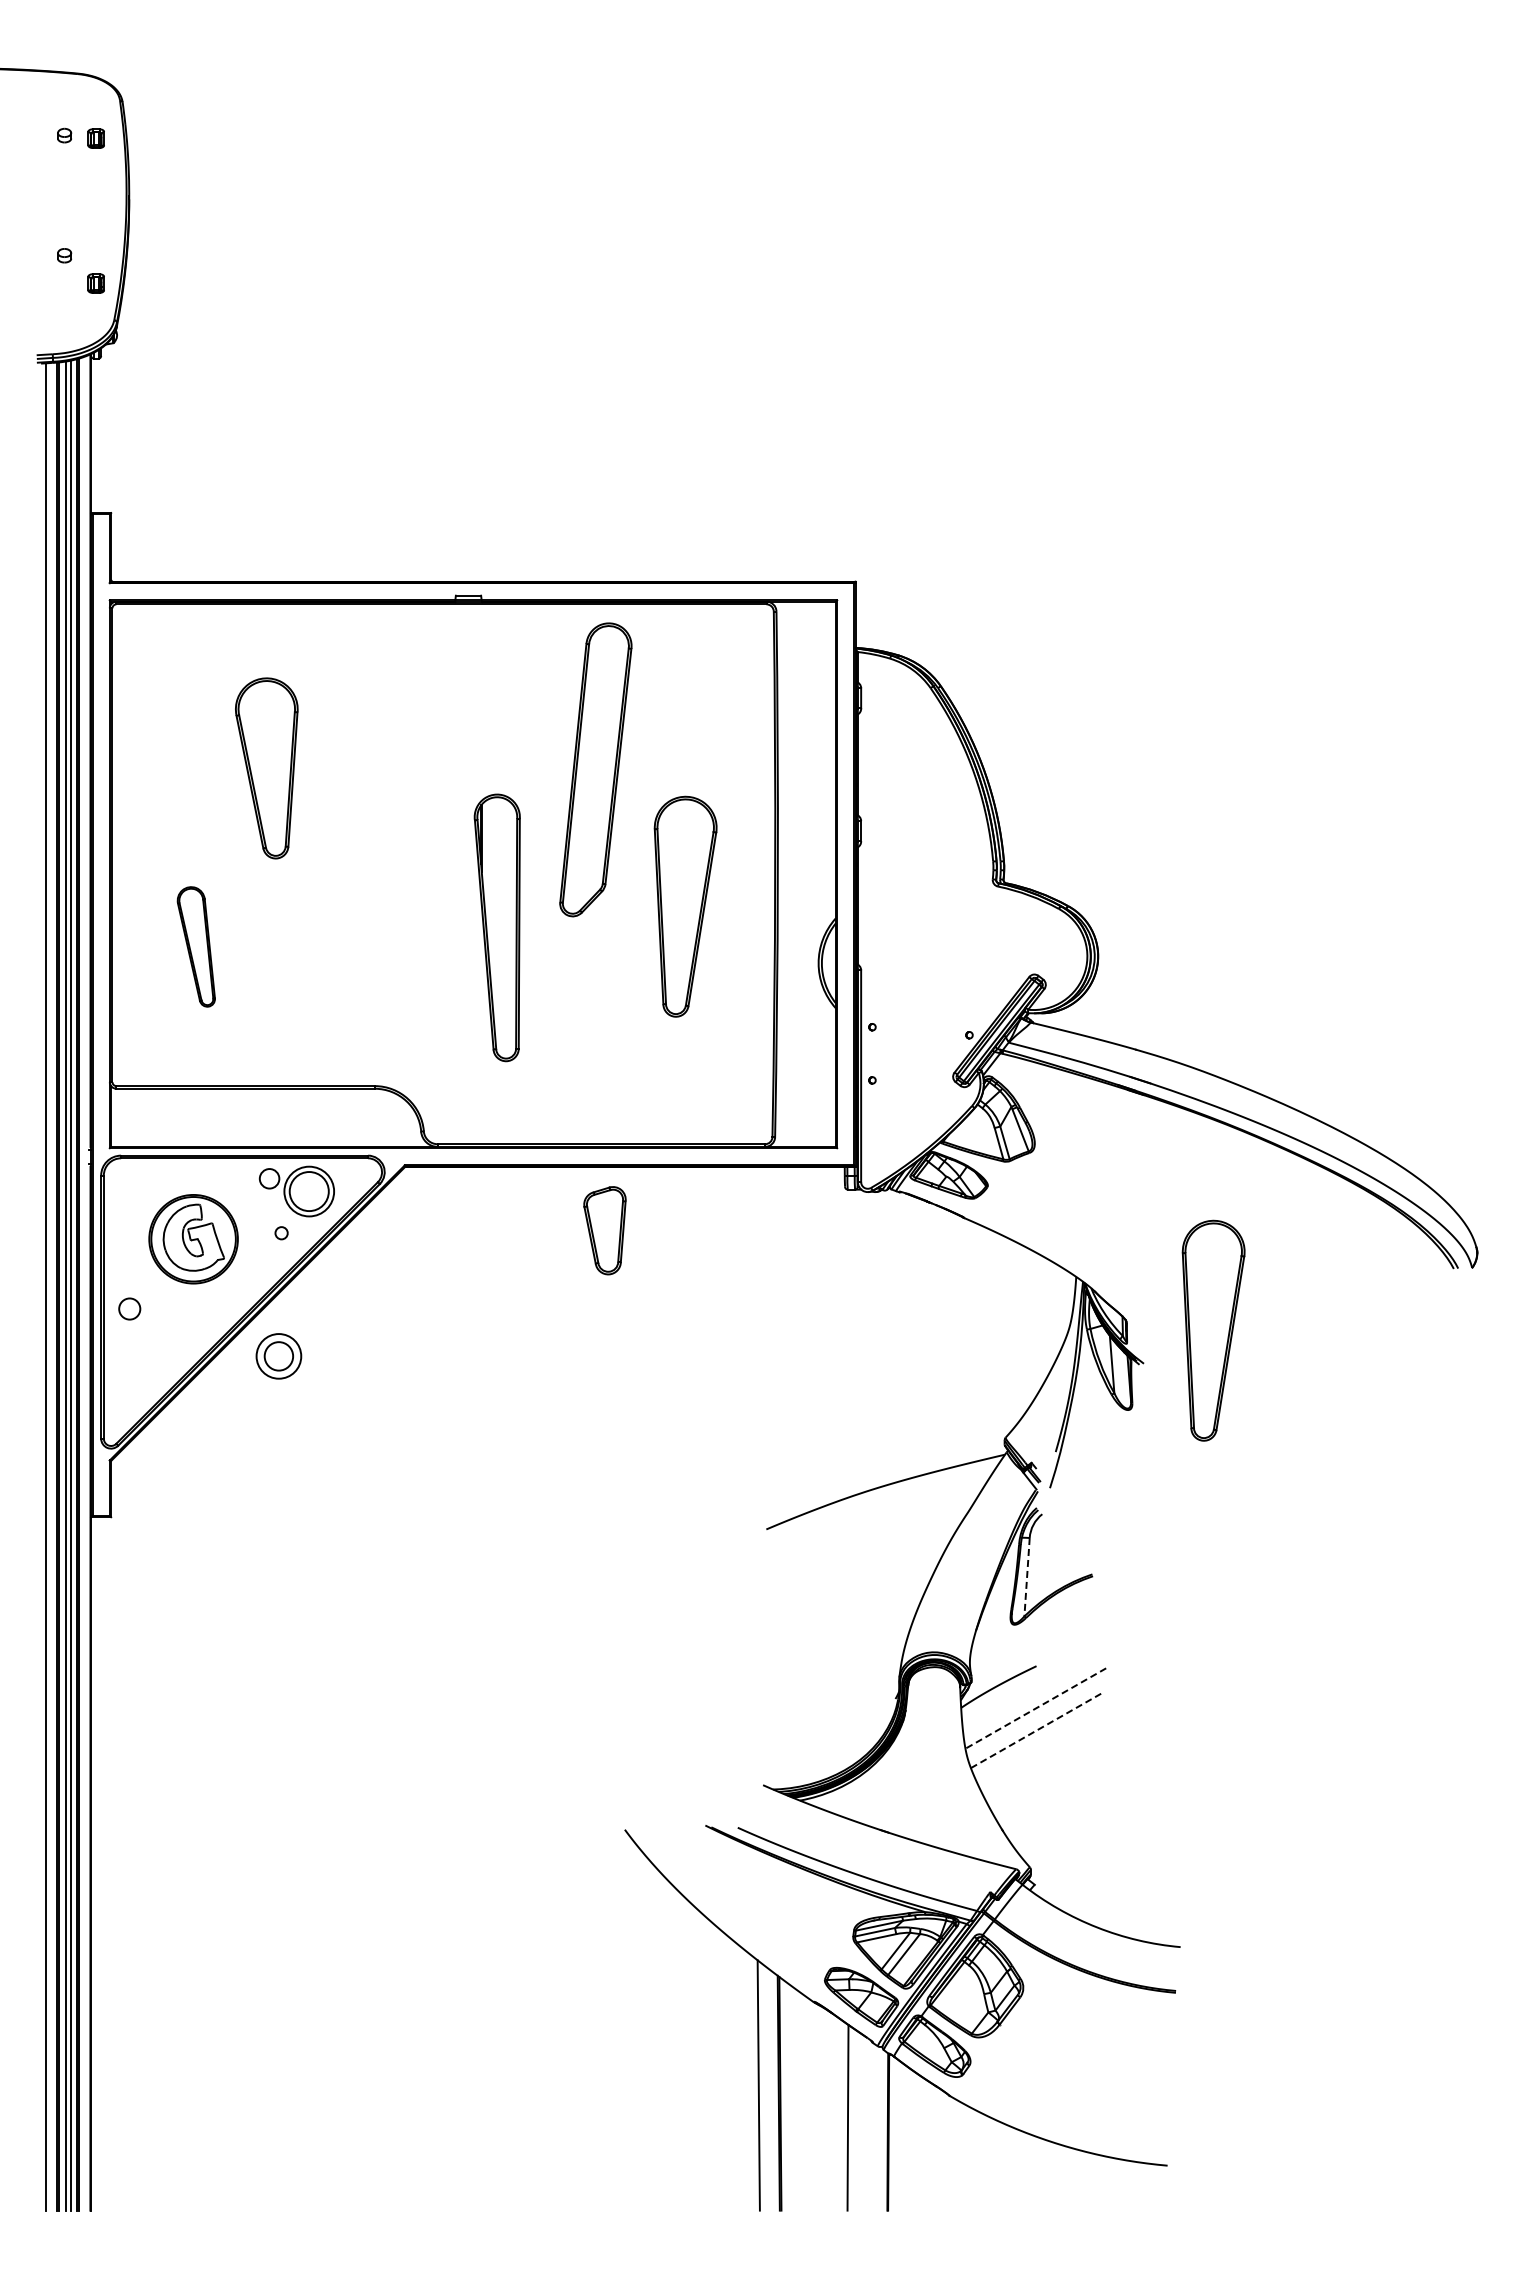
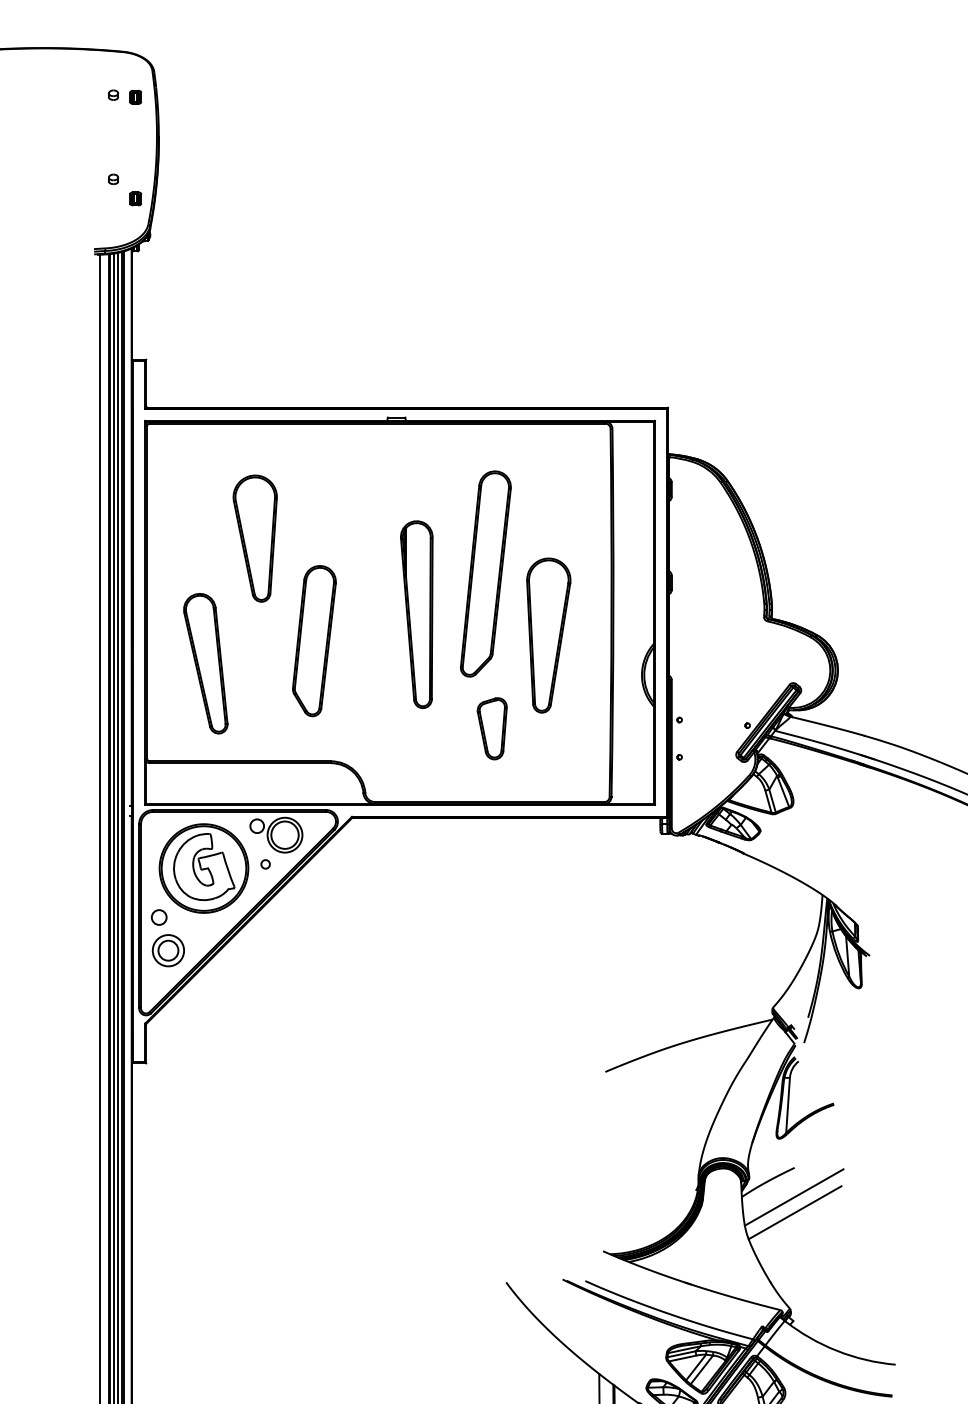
part: (595, 769) -> (485, 573), moved
part: (350, 914) -> (313, 641), added
part: (496, 927) -> (416, 614), moved
part: (196, 946) -> (205, 663), size x1.67
part: (604, 1230) -> (491, 728), moved
part: (193, 1239) -> (203, 868), size x1.43
part: (1213, 1330) -> (918, 932), removed
part: (278, 1356) -> (168, 950), moved
line: (1027, 1577) -> (788, 1105), dashed -> solid
line: (1035, 1708) -> (793, 1197), dashed -> solid
line: (1037, 1730) -> (795, 1212), dashed -> solid

